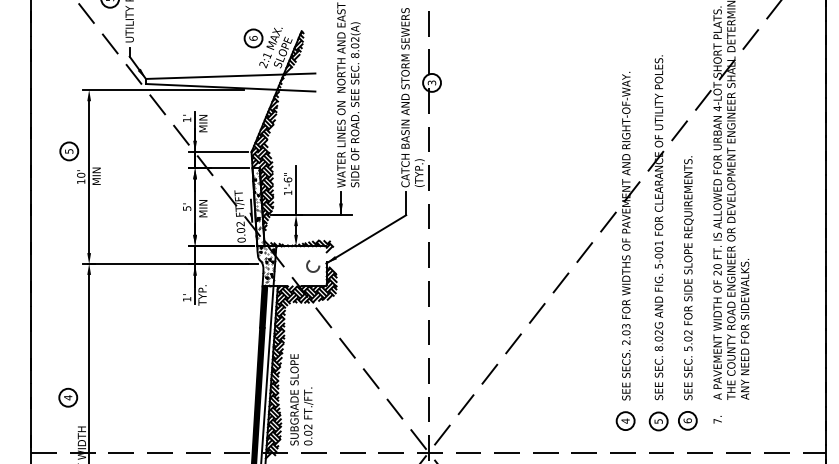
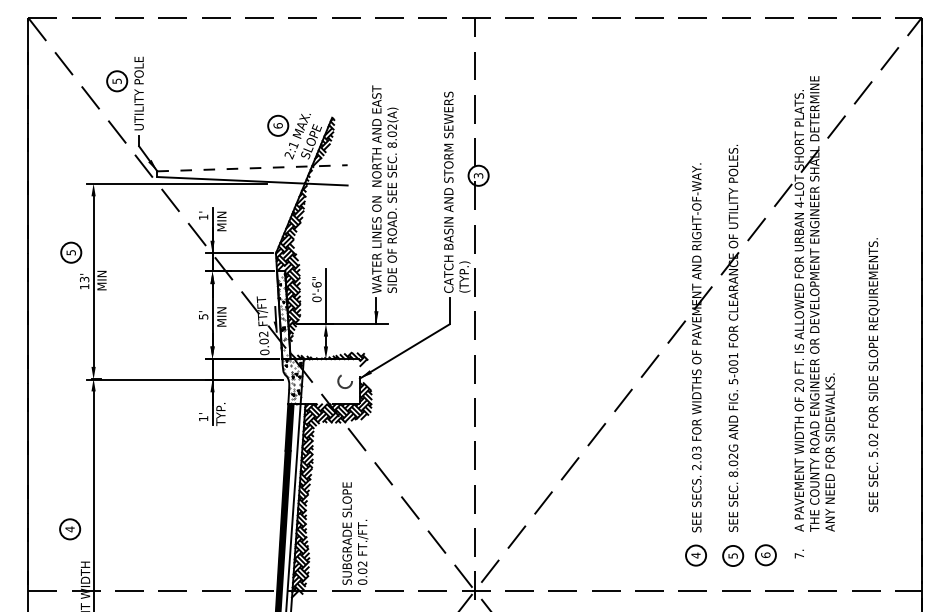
line: (231, 76) -> (253, 168), solid -> dashed
text: (81, 175) -> (84, 279), 10' -> 13'
text: (287, 193) -> (316, 299), 1'-6" -> 0'-6"
text: (688, 277) -> (873, 374), moved
text: (301, 399) -> (355, 533), moved

